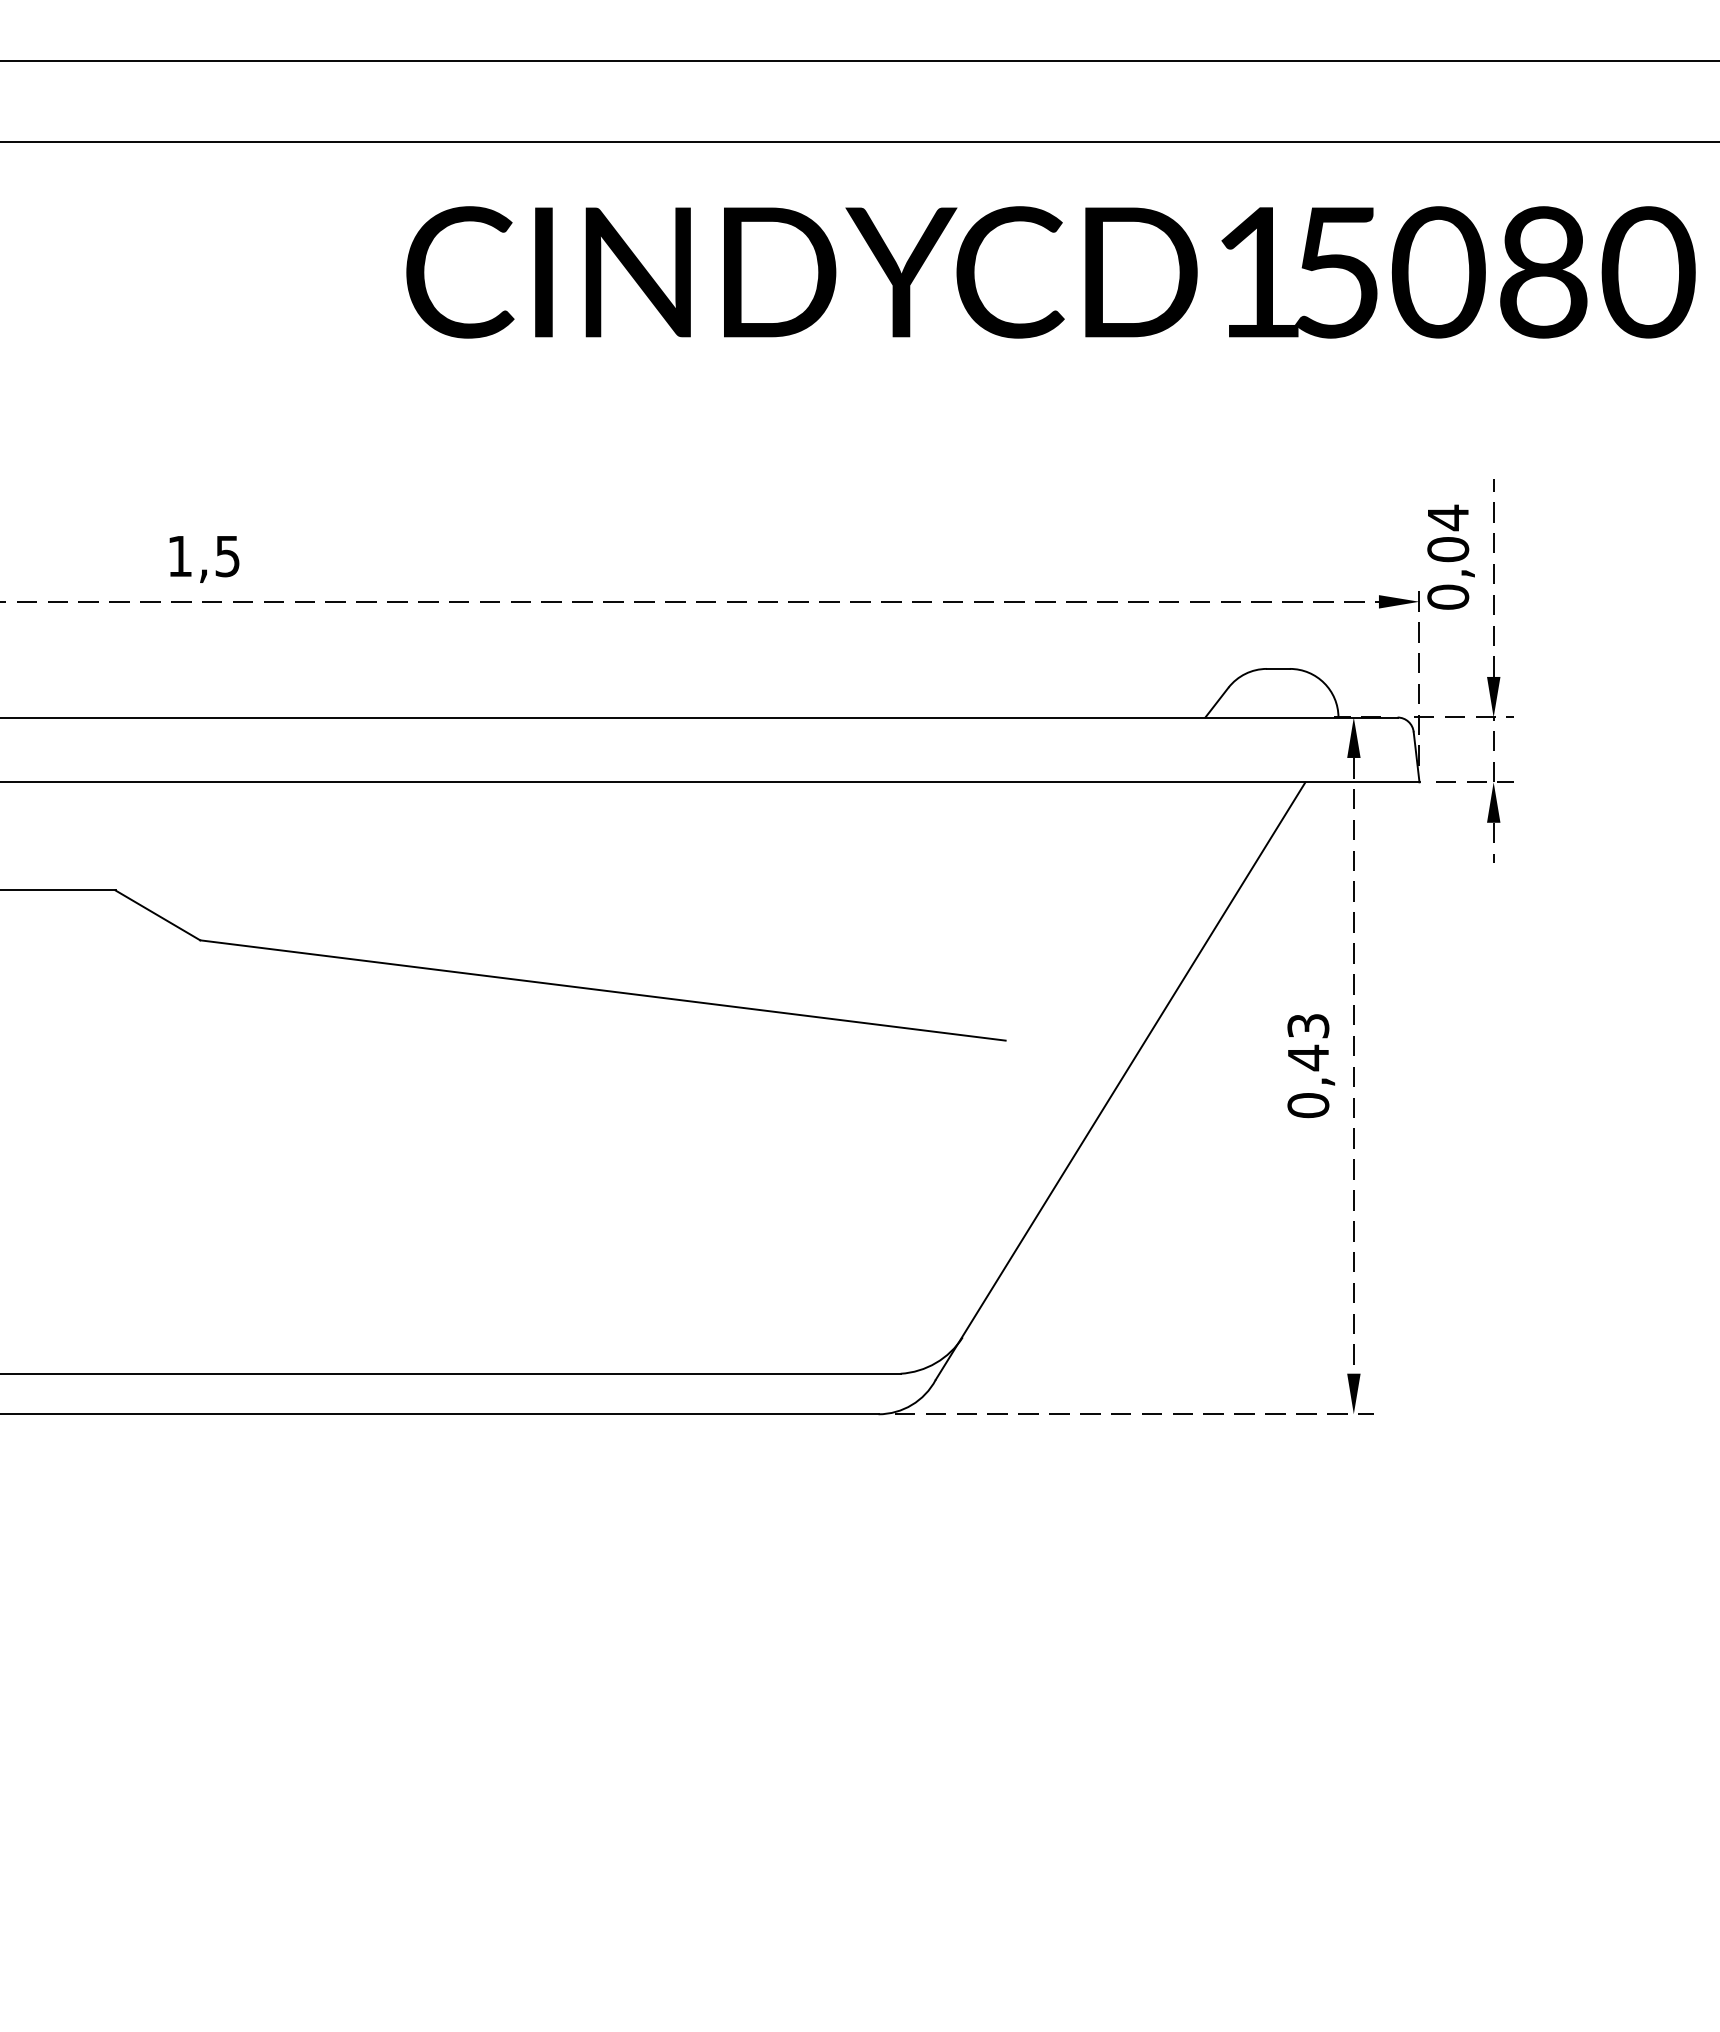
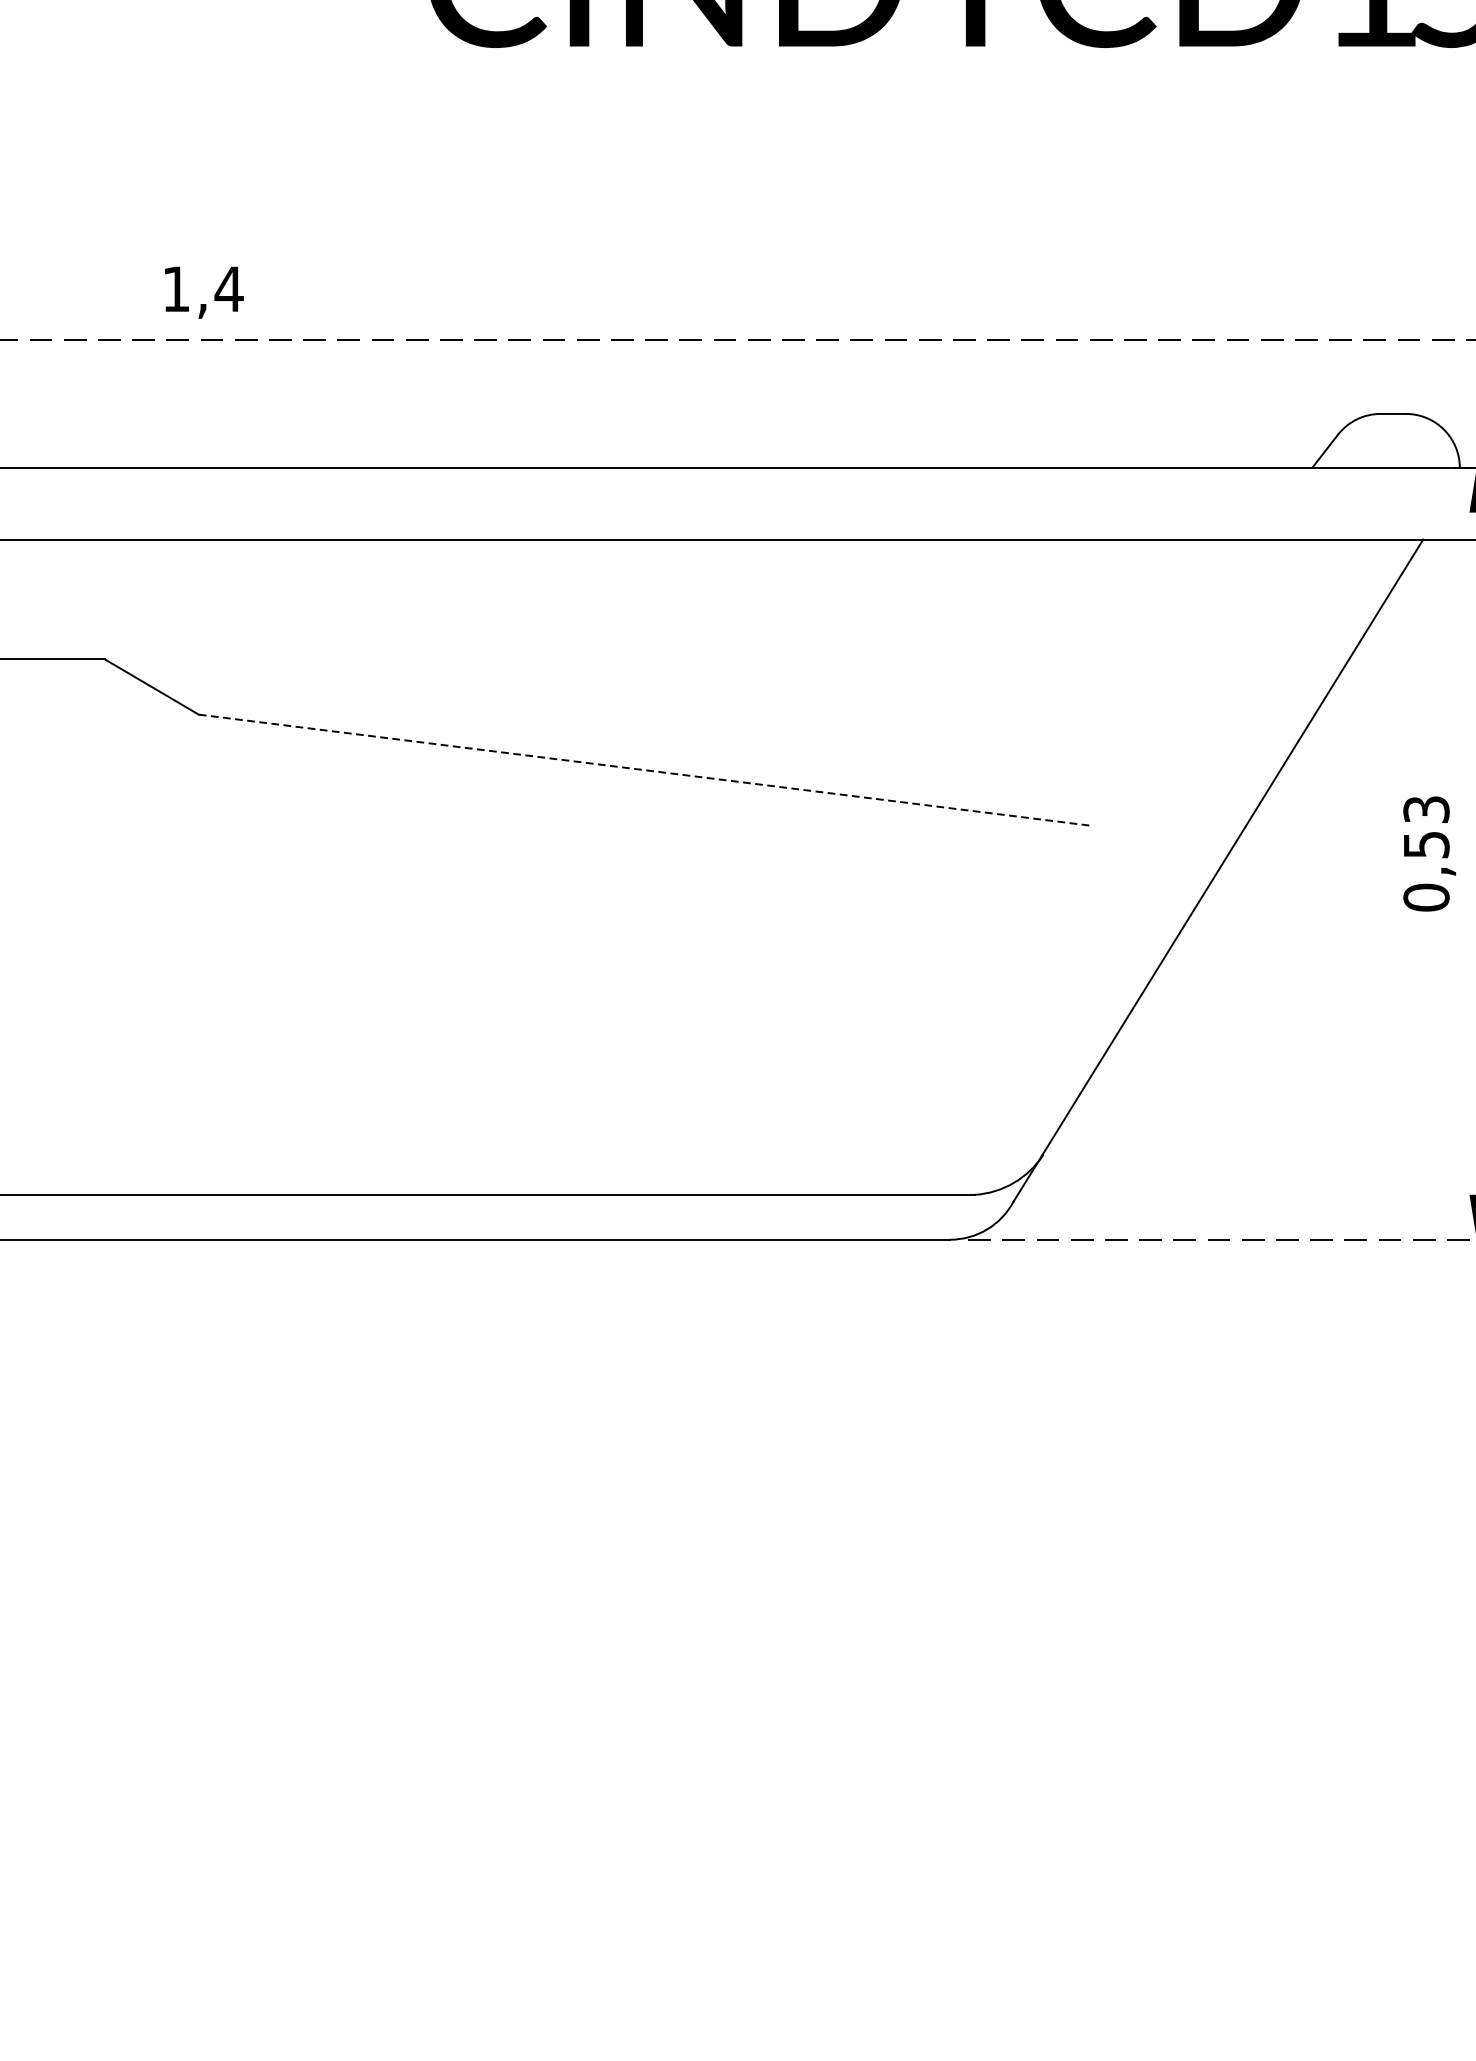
text: (227, 556) -> (228, 289), 1,5 -> 1,4
line: (602, 990) -> (644, 770), solid -> dashed
text: (1308, 1057) -> (1426, 844), 0,43 -> 0,53

